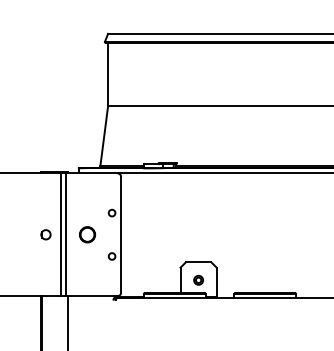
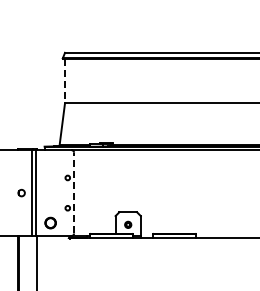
line: (108, 74) -> (65, 81), solid -> dashed
part: (87, 233) -> (50, 222), moved
line: (121, 233) -> (74, 192), solid -> dashed

